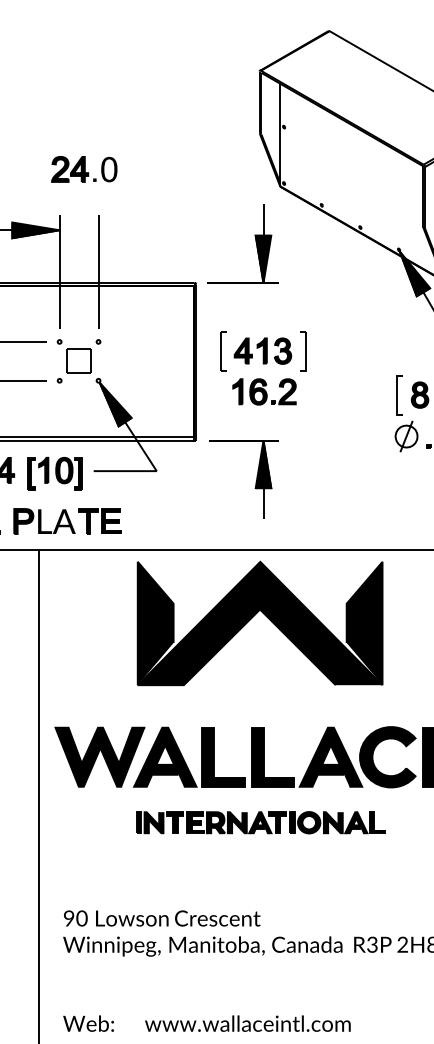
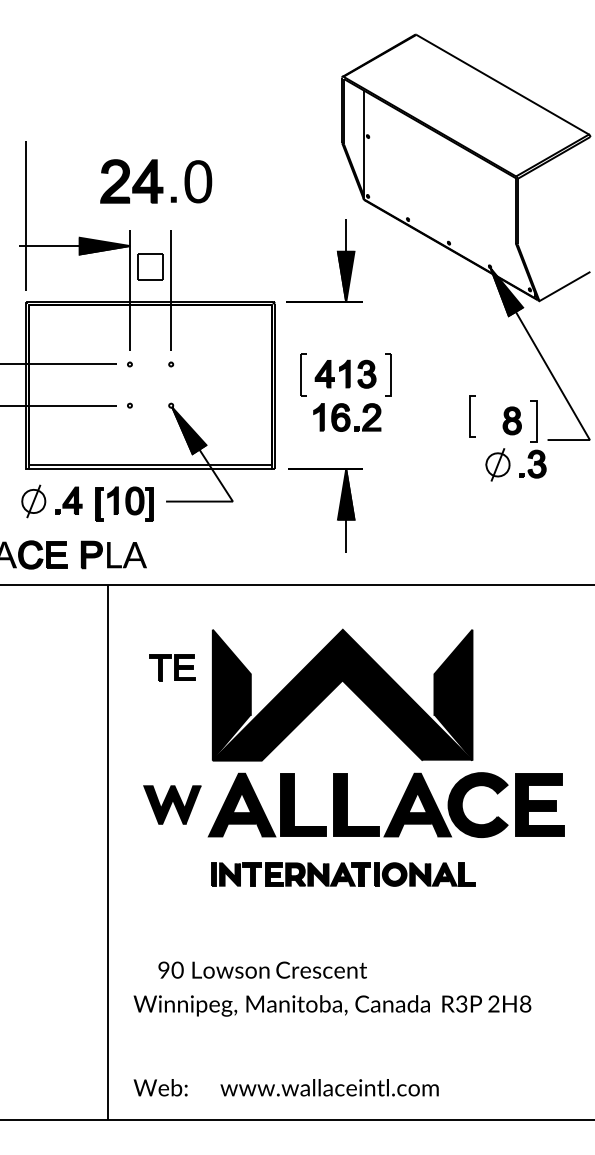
part: (84, 169) -> (156, 181), size x1.6
part: (79, 360) -> (150, 266), moved
line: (397, 395) -> (470, 416), moved
part: (99, 521) -> (172, 667), moved
part: (254, 616) -> (336, 687), moved
part: (99, 756) -> (172, 804), size x0.6
text: (161, 917) -> (262, 969), moved

